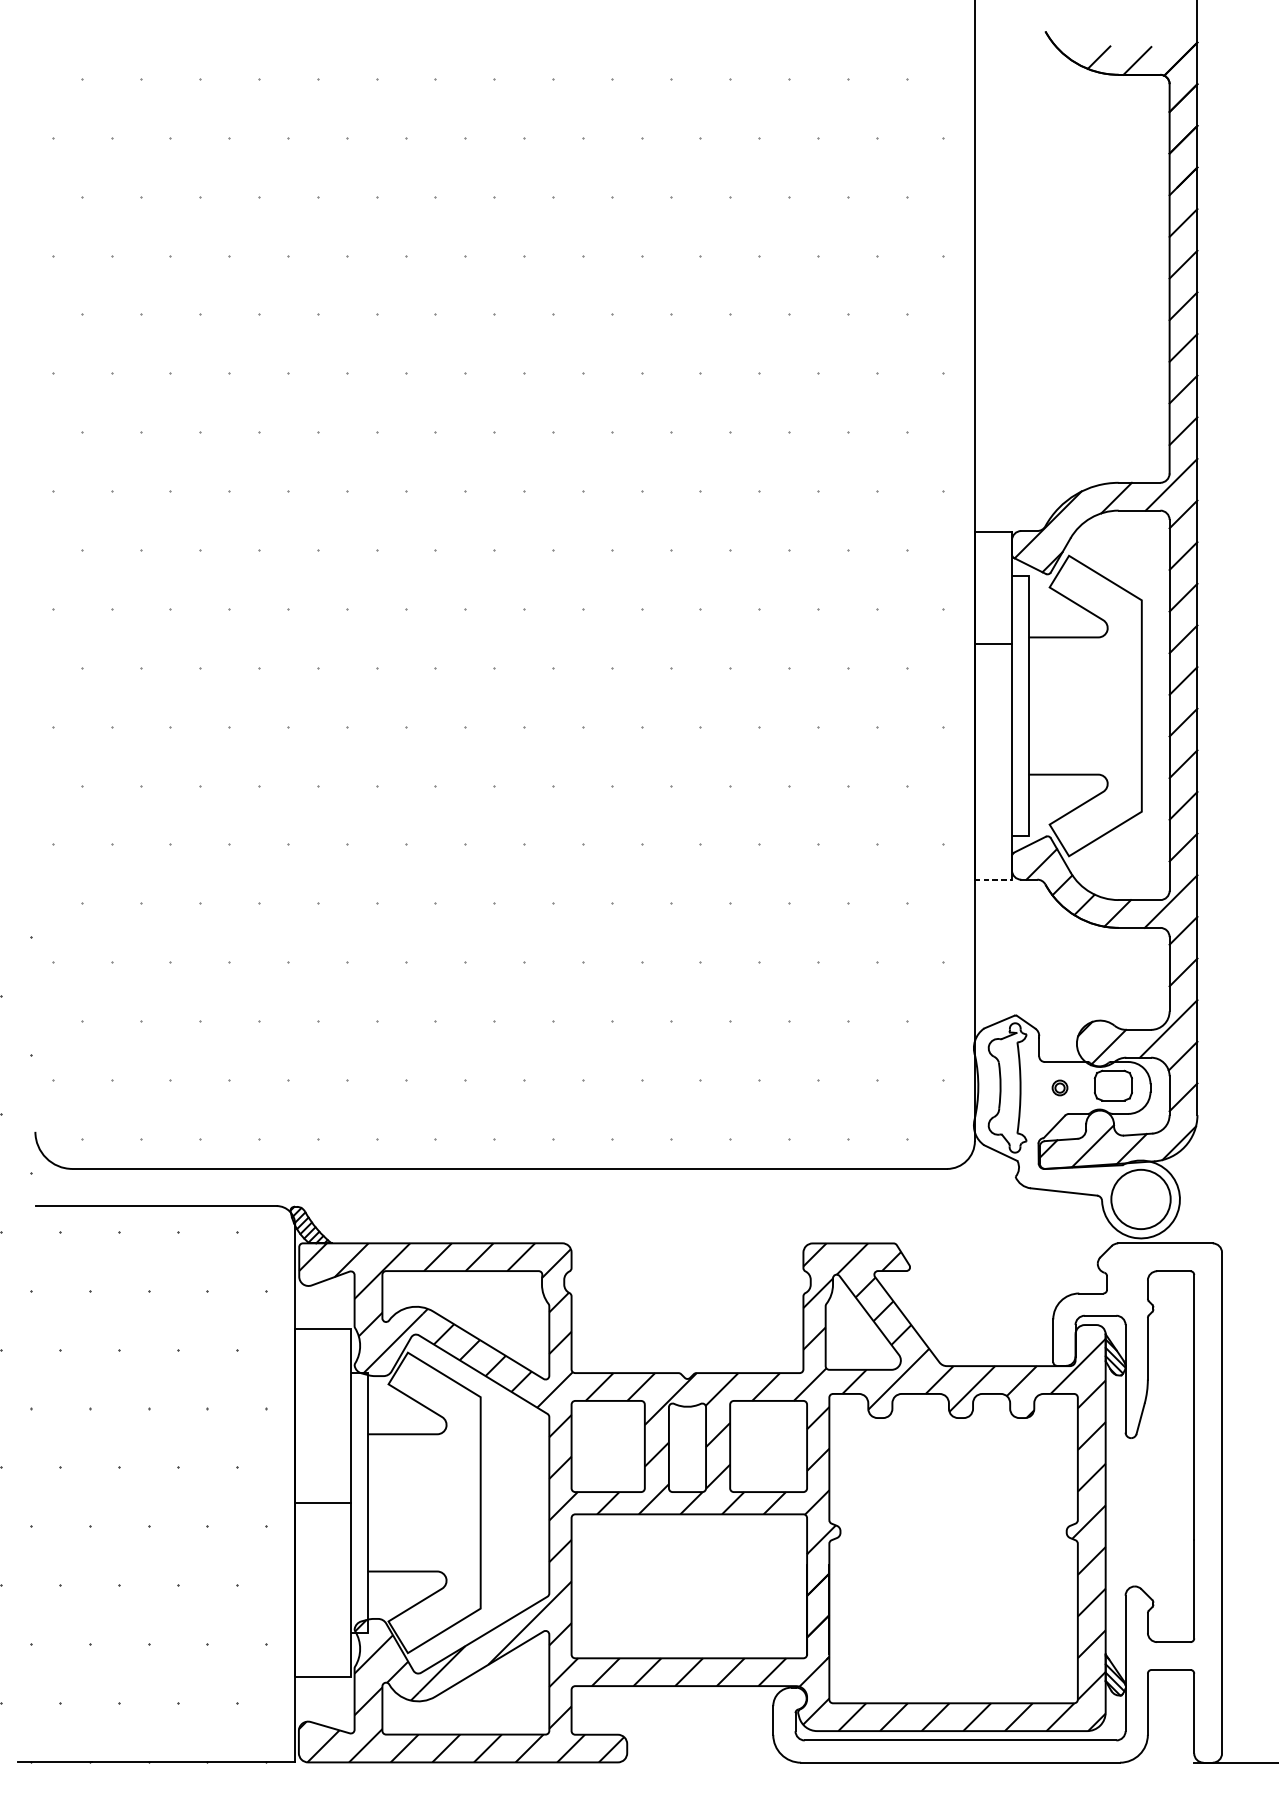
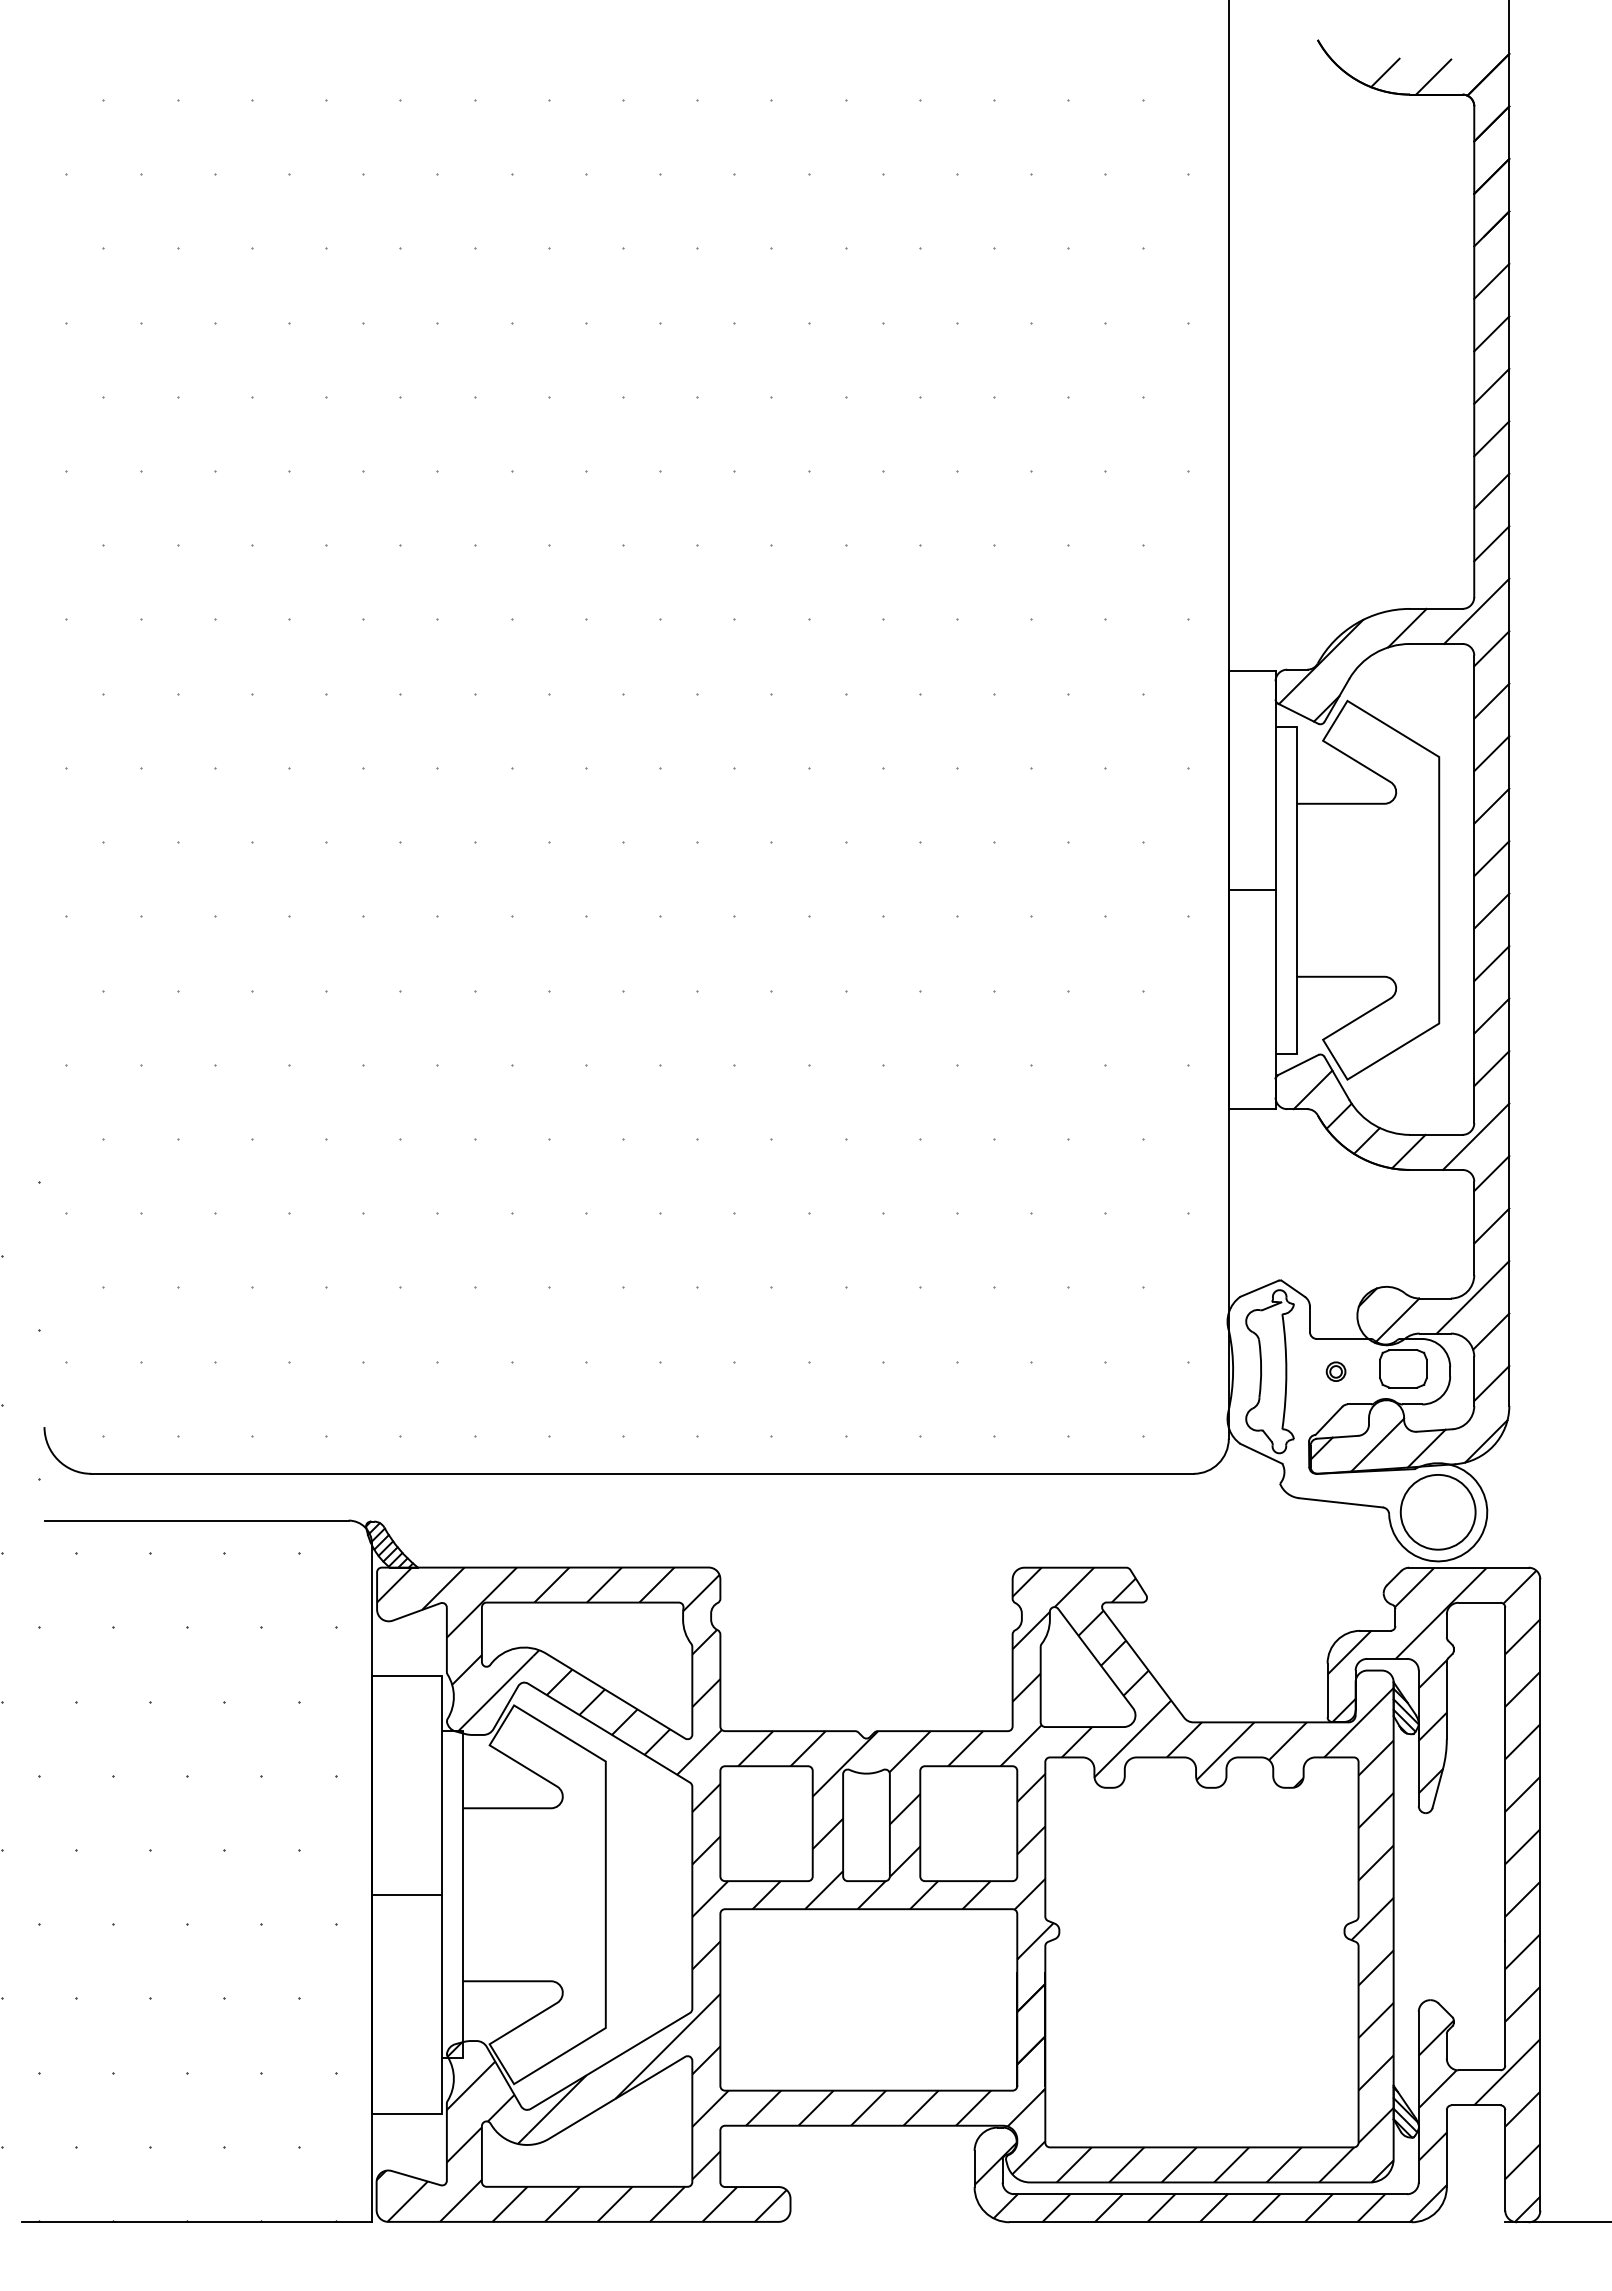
line: (992, 644) -> (1251, 890), moved
line: (993, 879) -> (1252, 1109), dashed -> solid
hatch: (997, 1502) -> (1257, 1894), added

